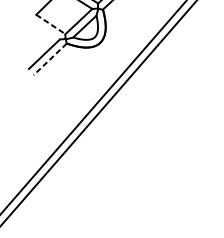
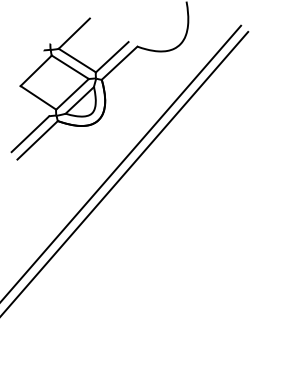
line: (50, 25) -> (38, 98), dashed -> solid
line: (50, 59) -> (37, 140), dashed -> solid

